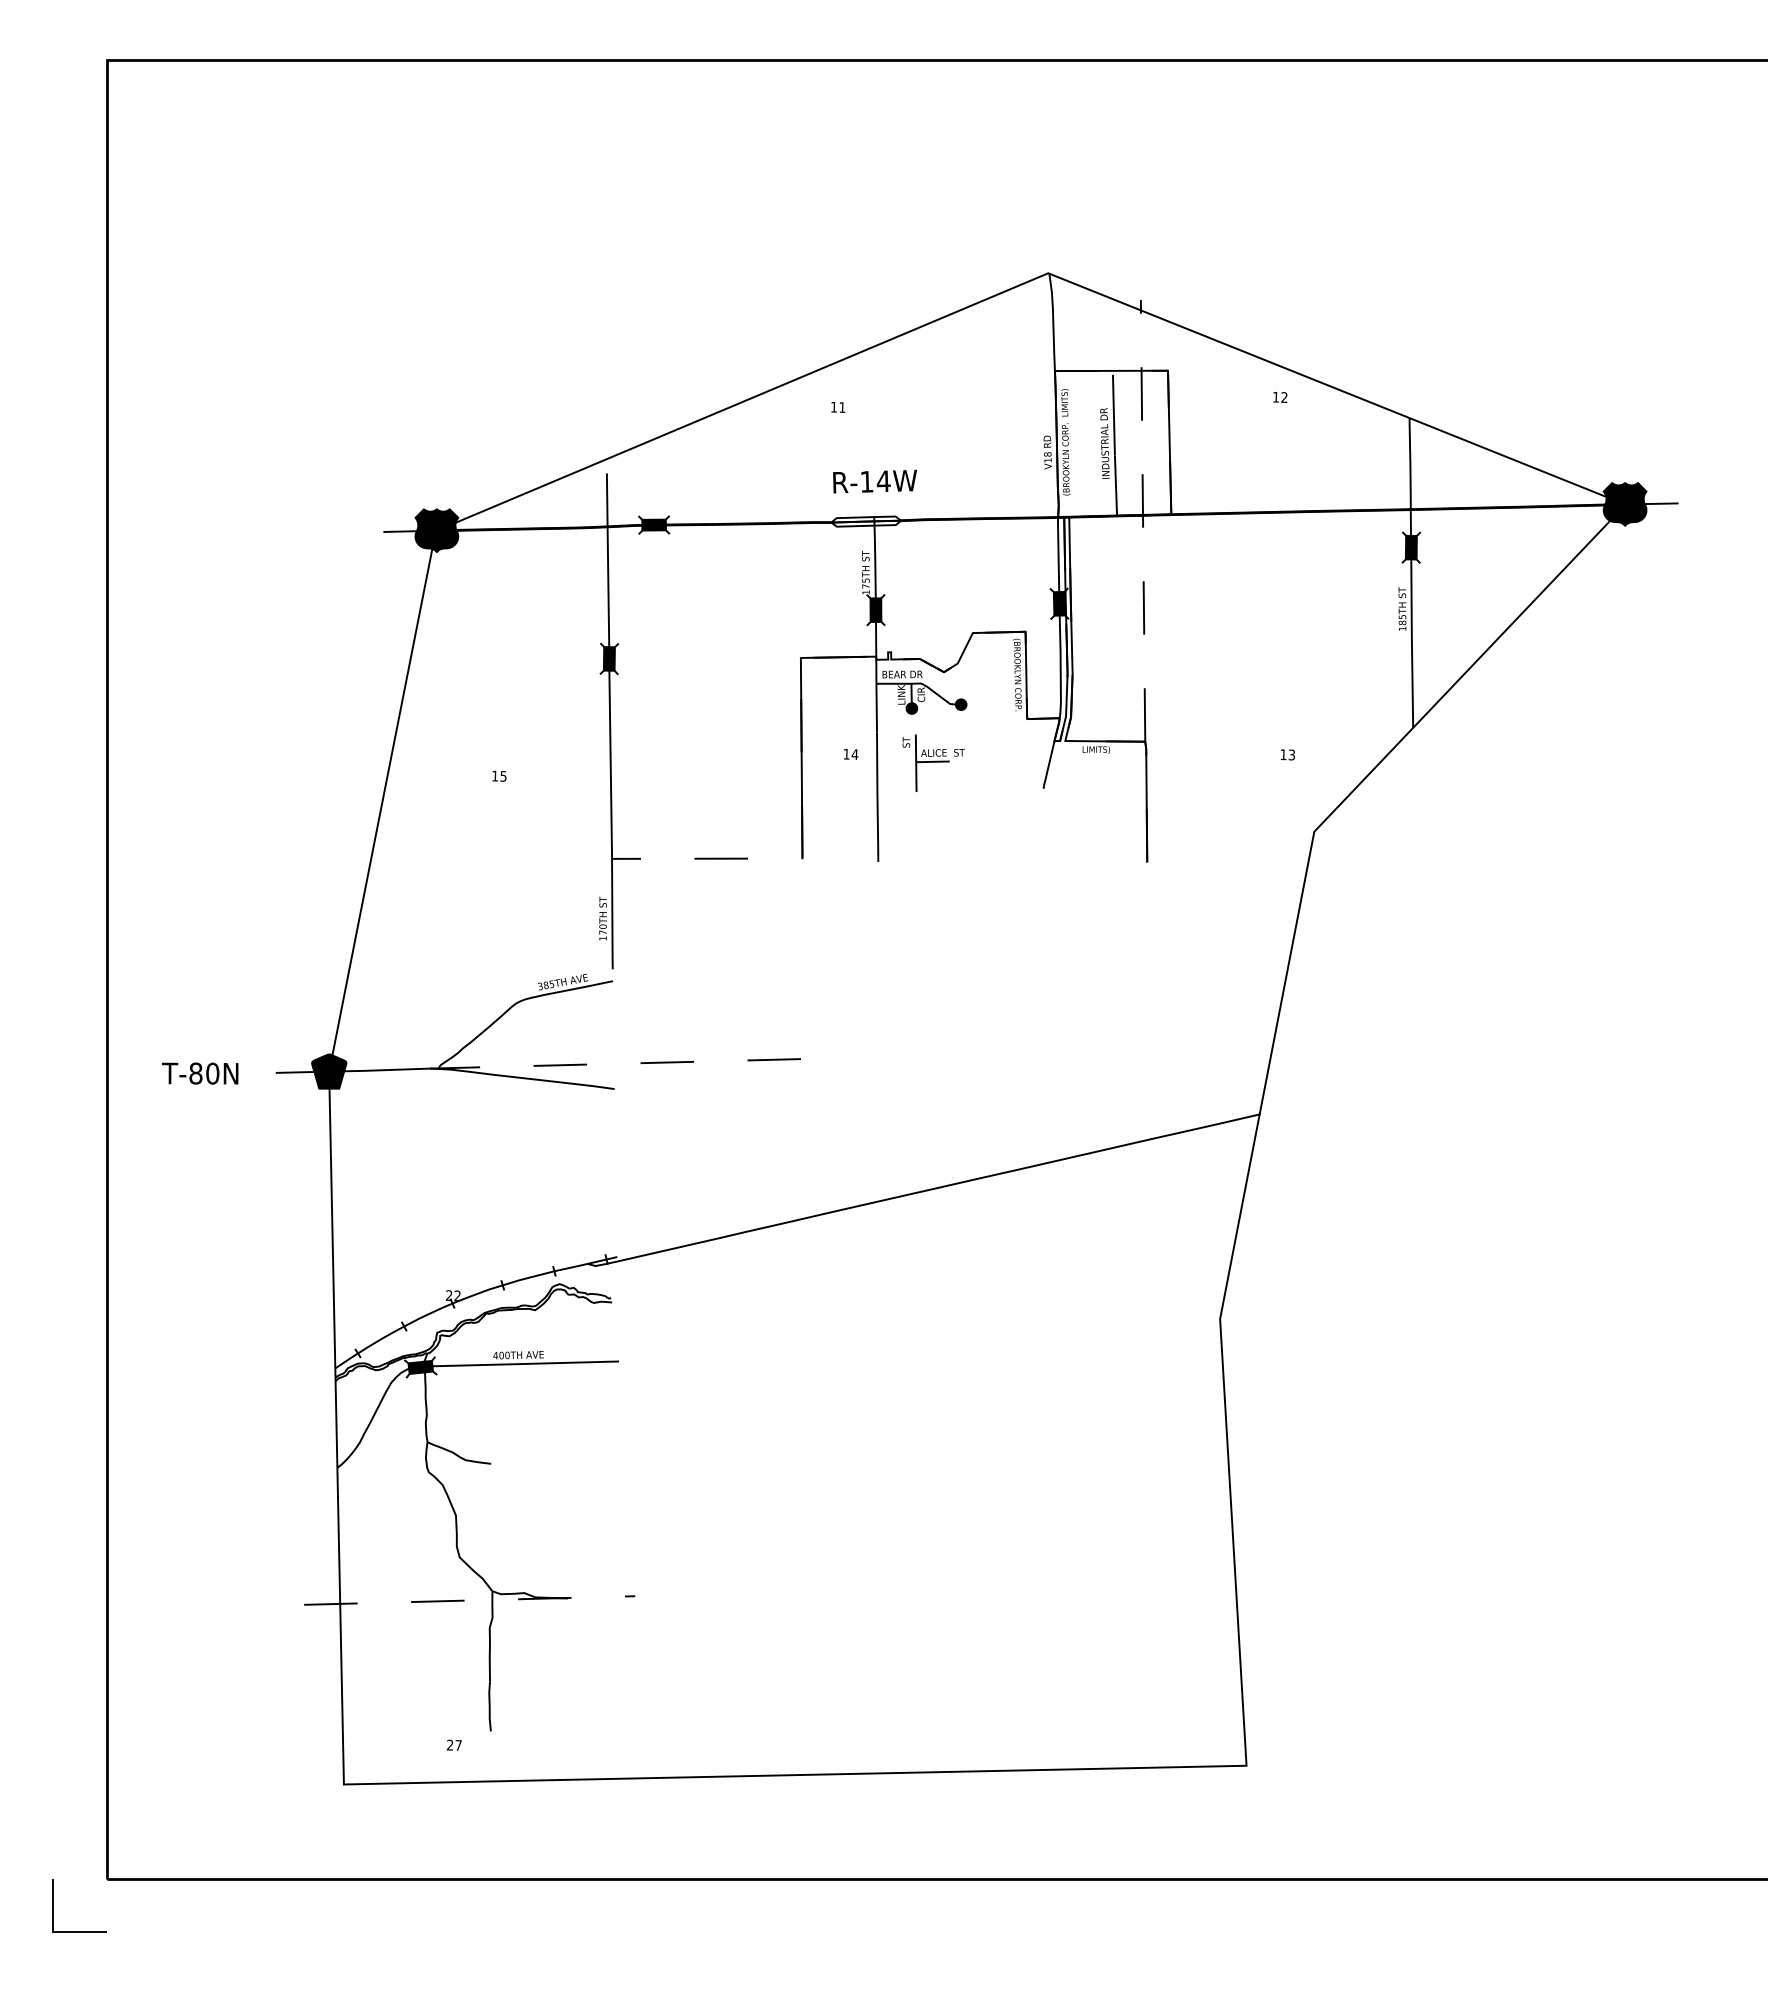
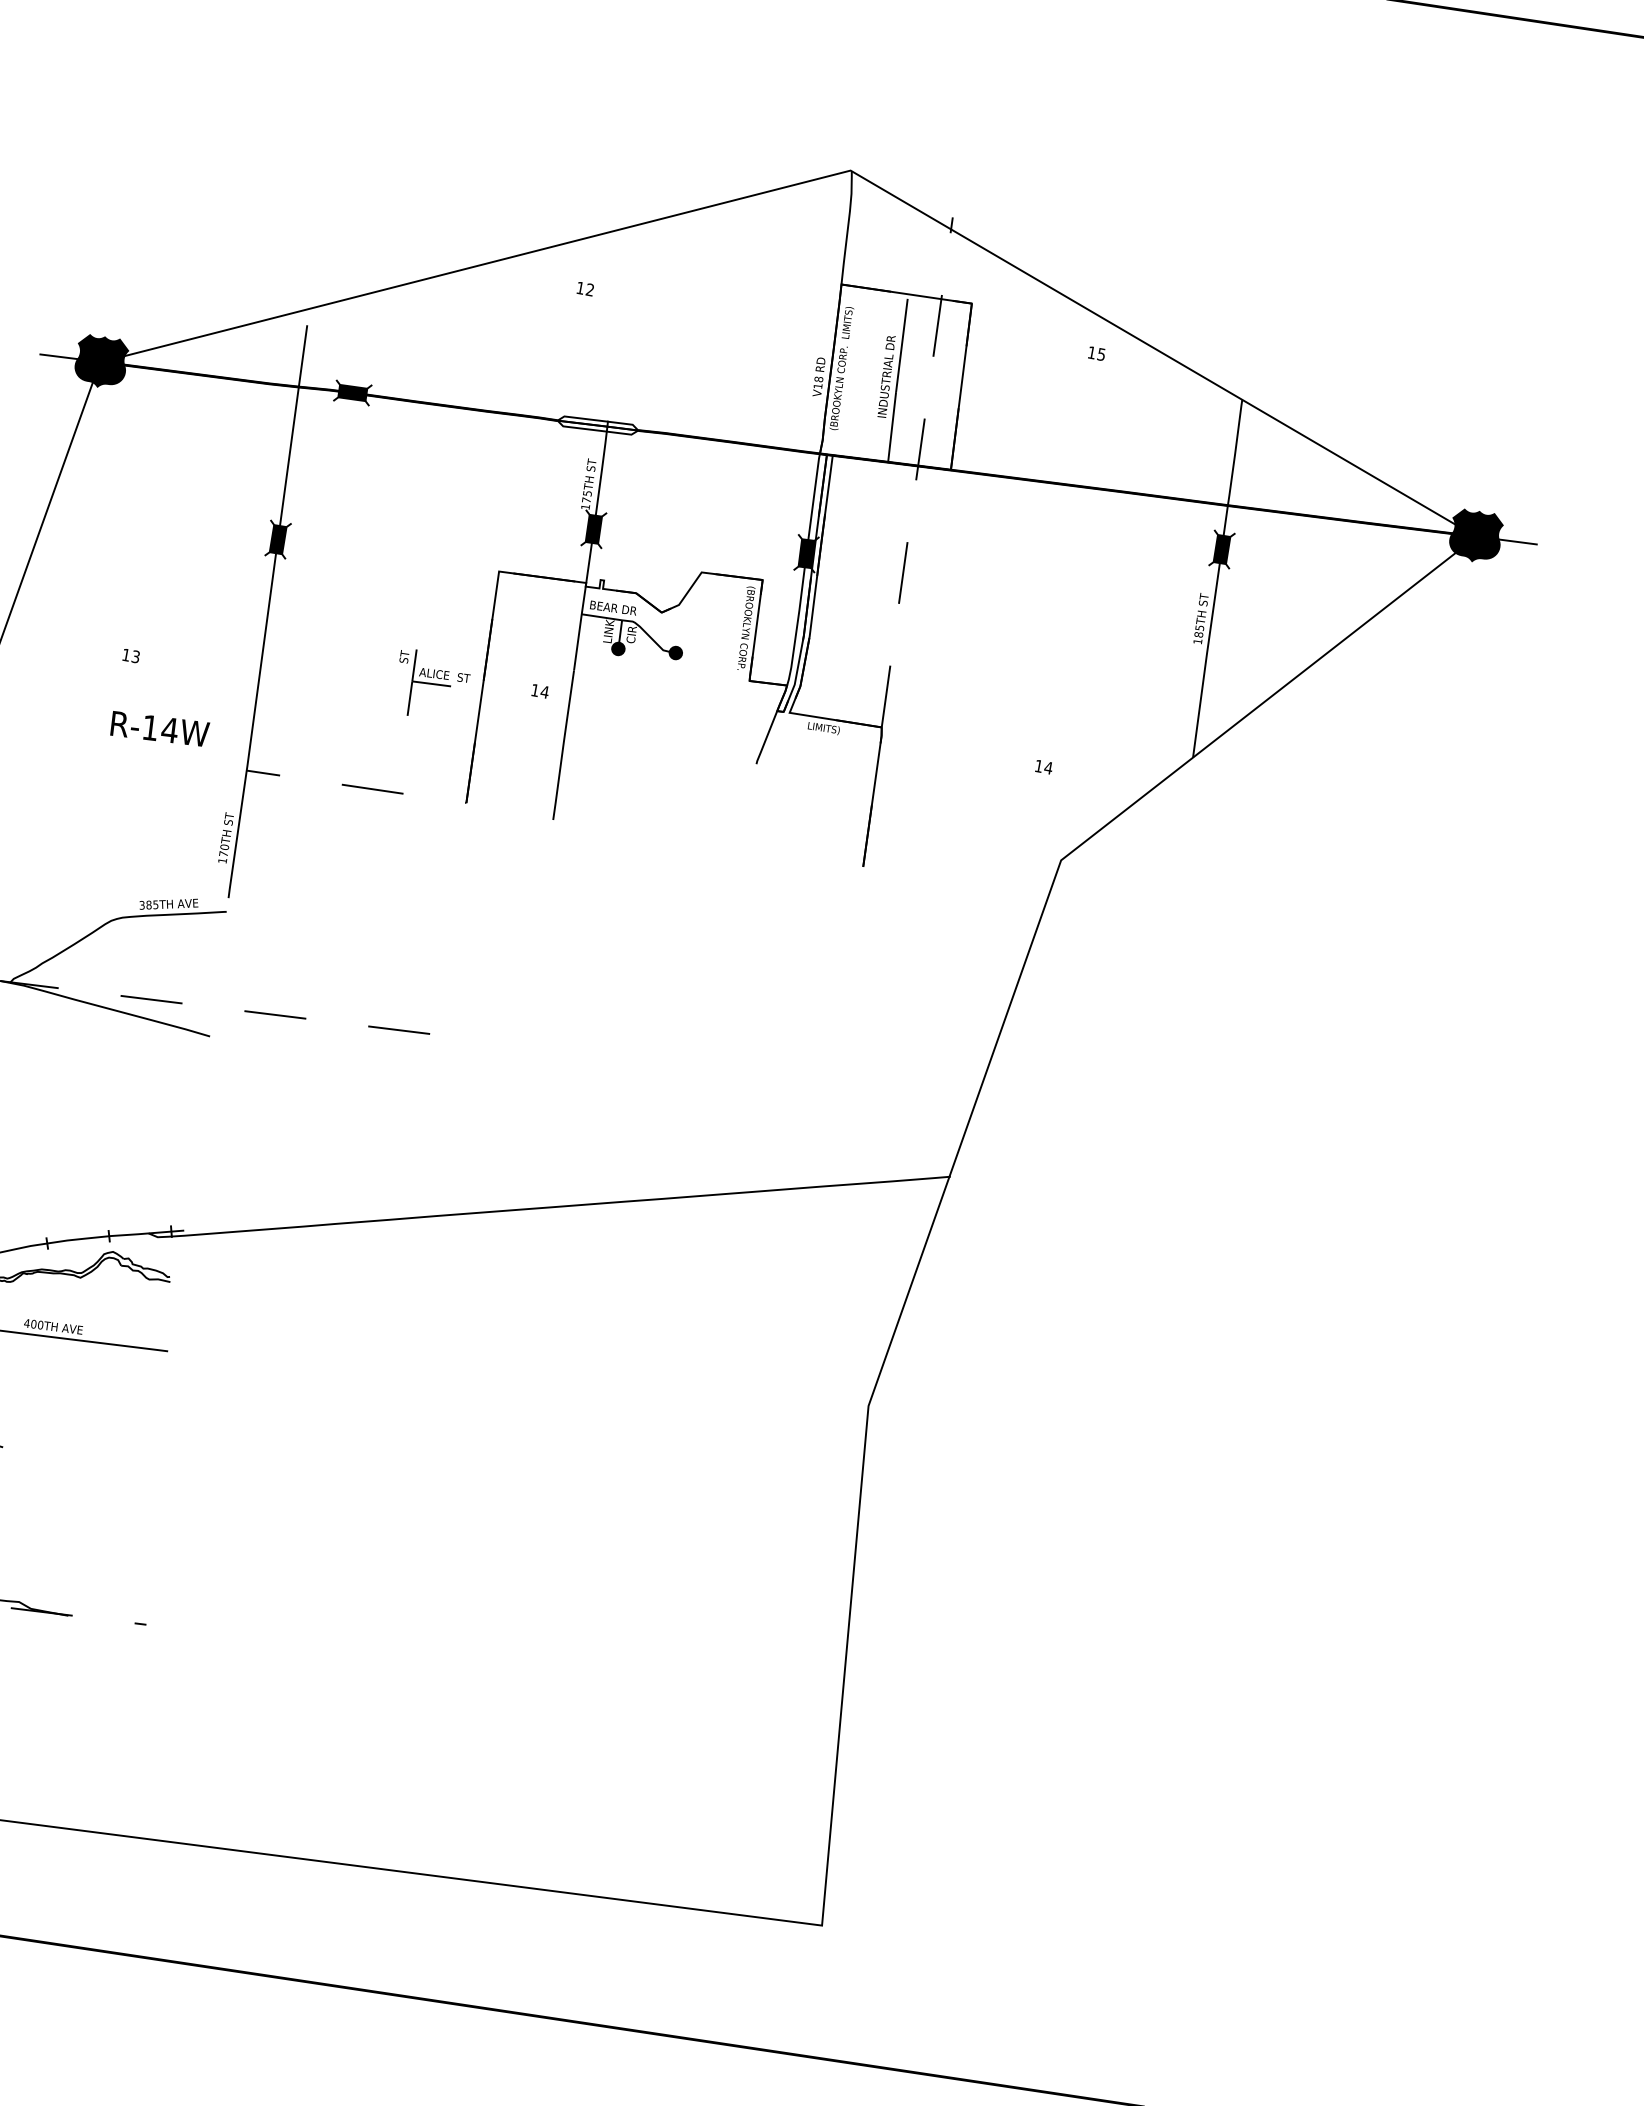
text: (1284, 397) -> (1101, 354), 12 -> 15
text: (842, 407) -> (590, 289), 11 -> 12
text: (874, 481) -> (159, 728), moved
text: (1291, 754) -> (1048, 767), 13 -> 14
part: (933, 762) -> (432, 684), moved
text: (503, 776) -> (135, 656), 15 -> 13

